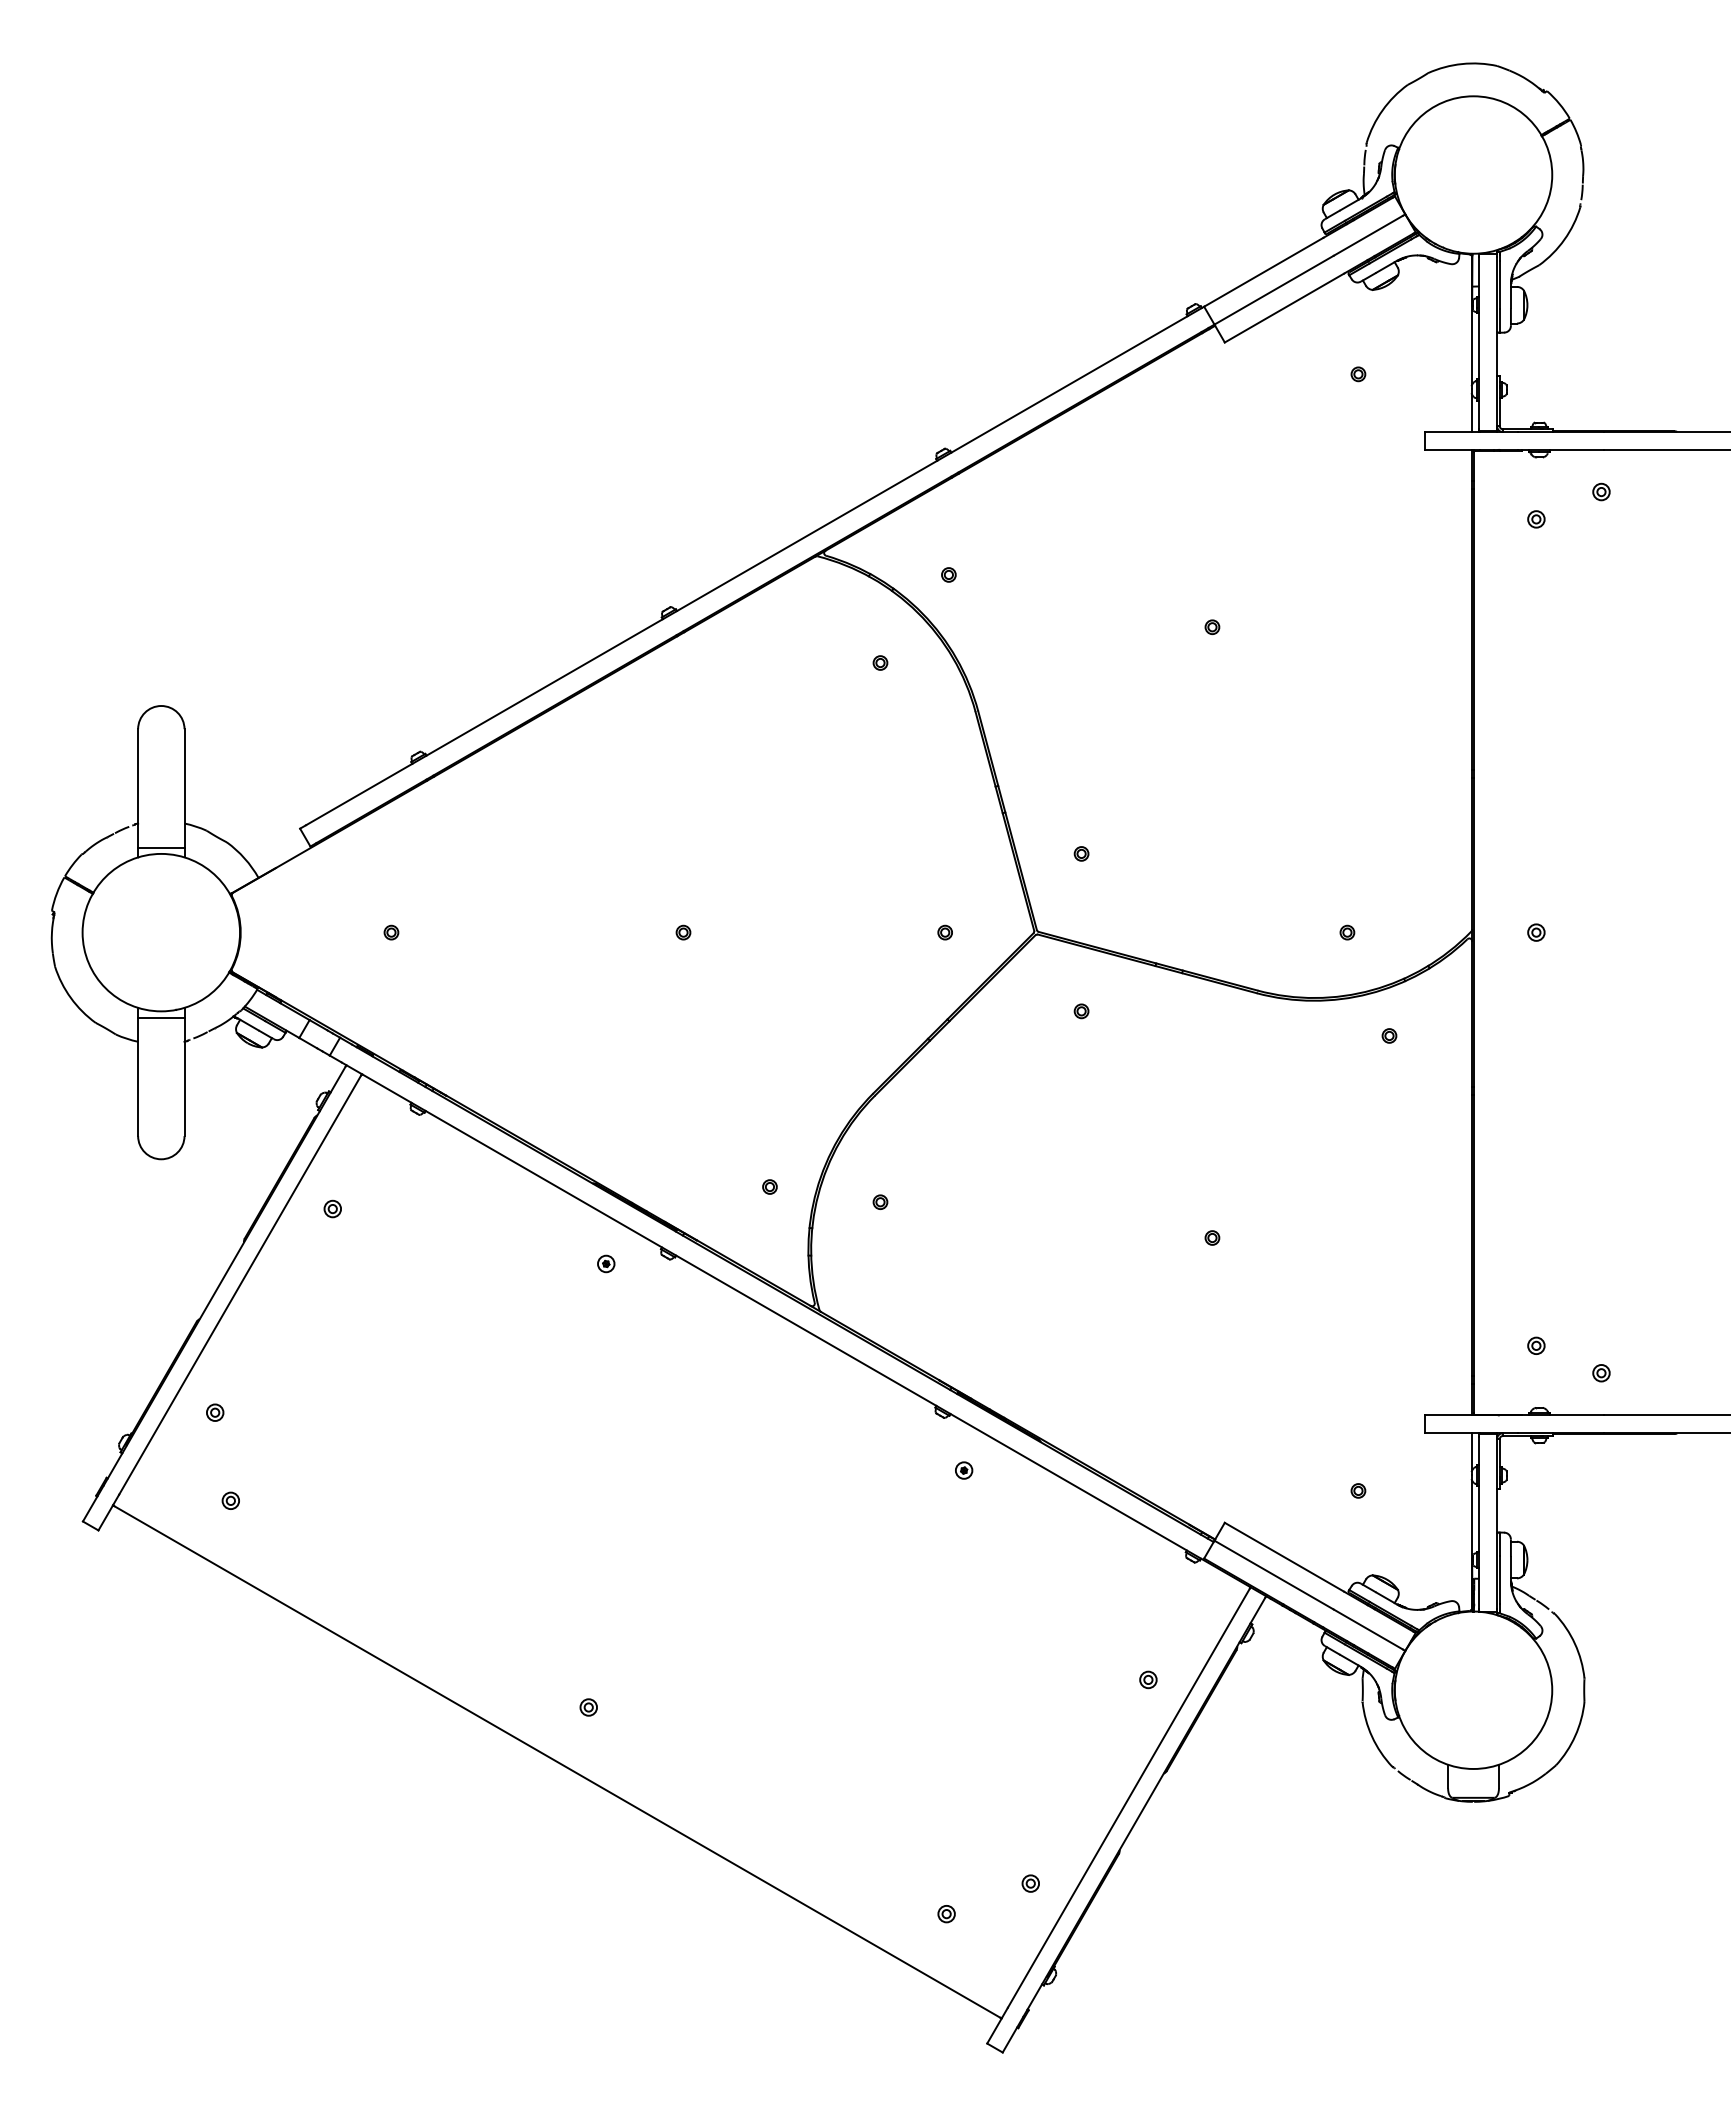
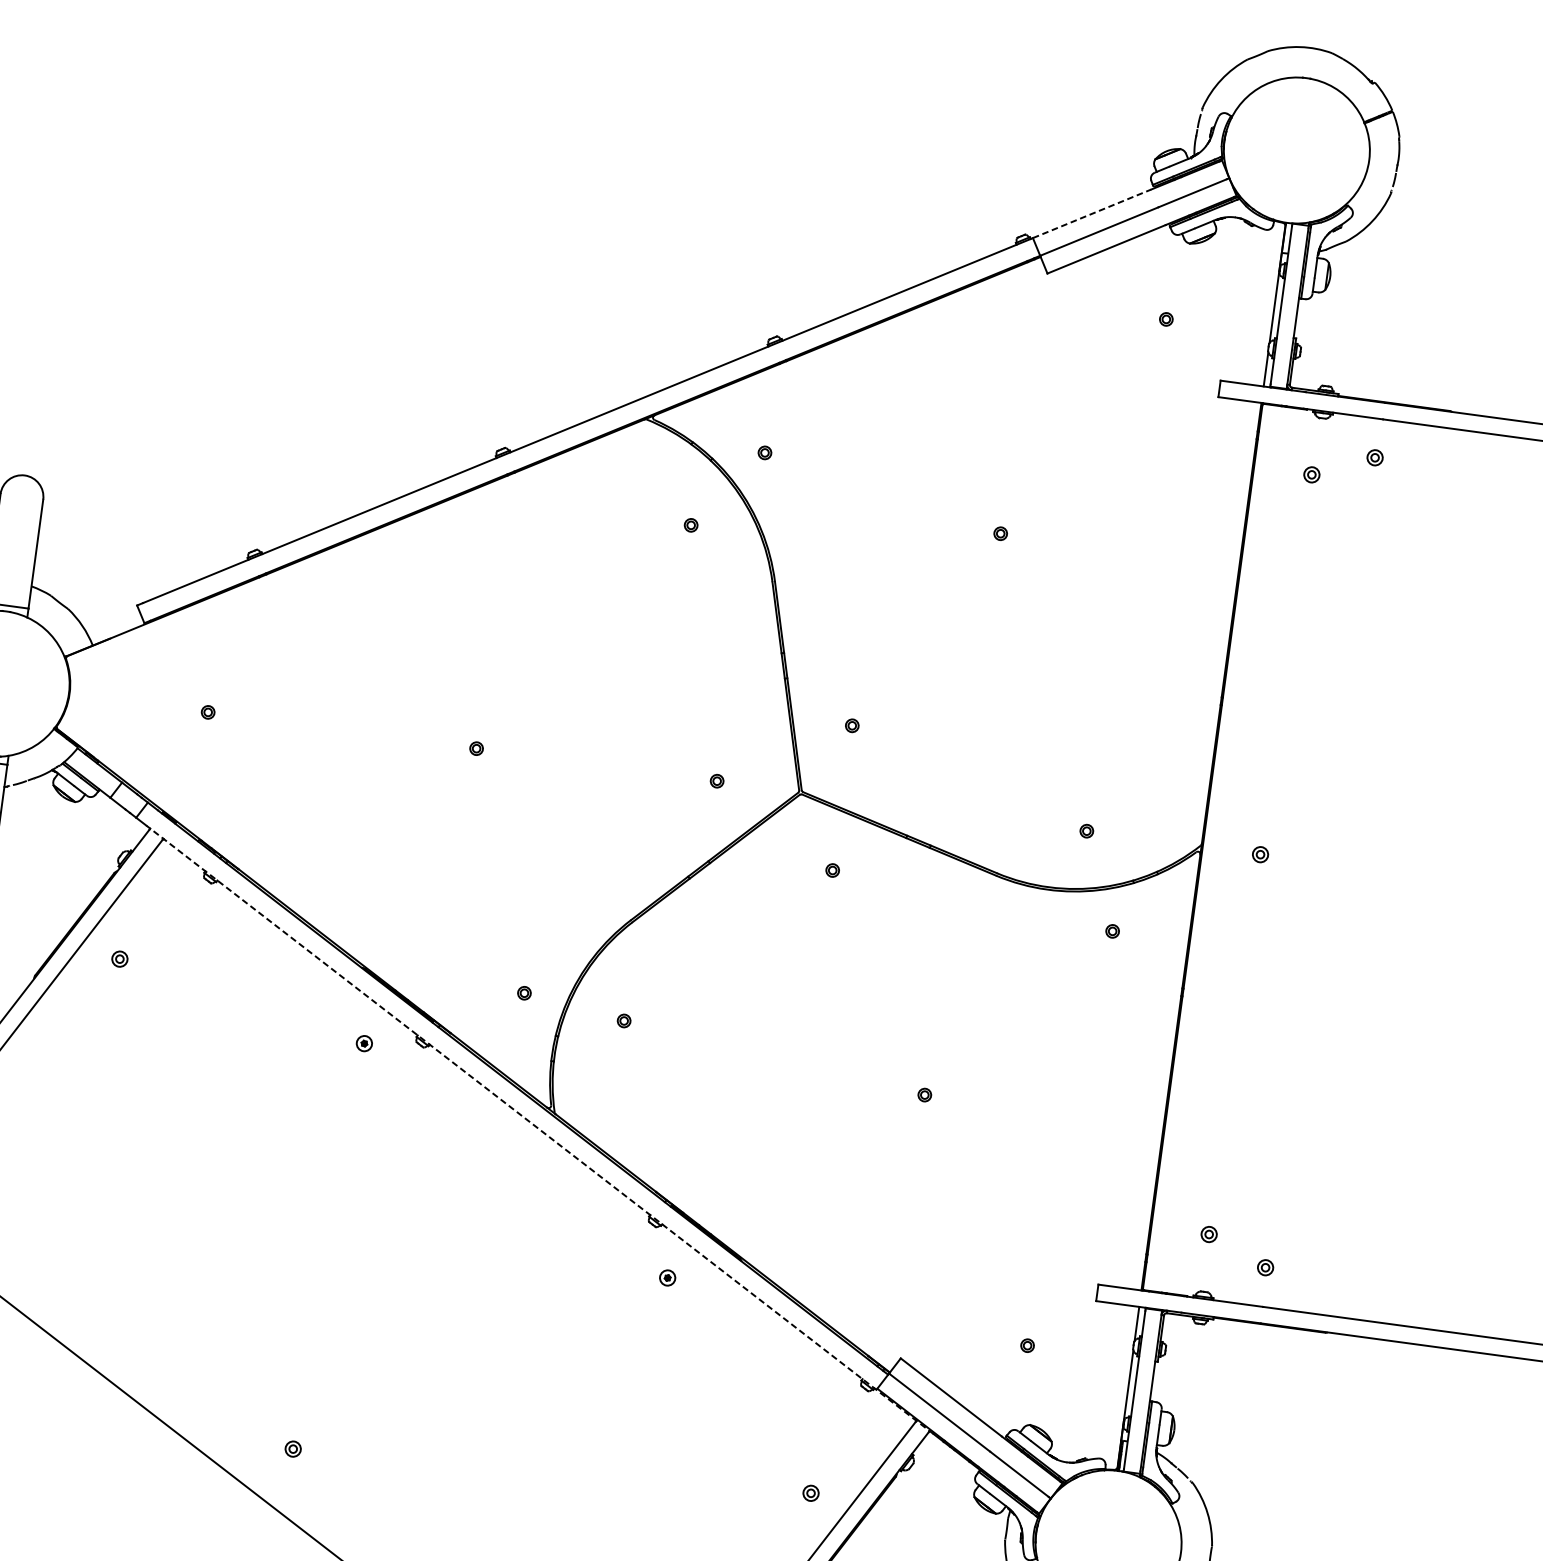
line: (1263, 272) -> (1091, 214), solid -> dashed
line: (805, 1330) -> (539, 1129), solid -> dashed

